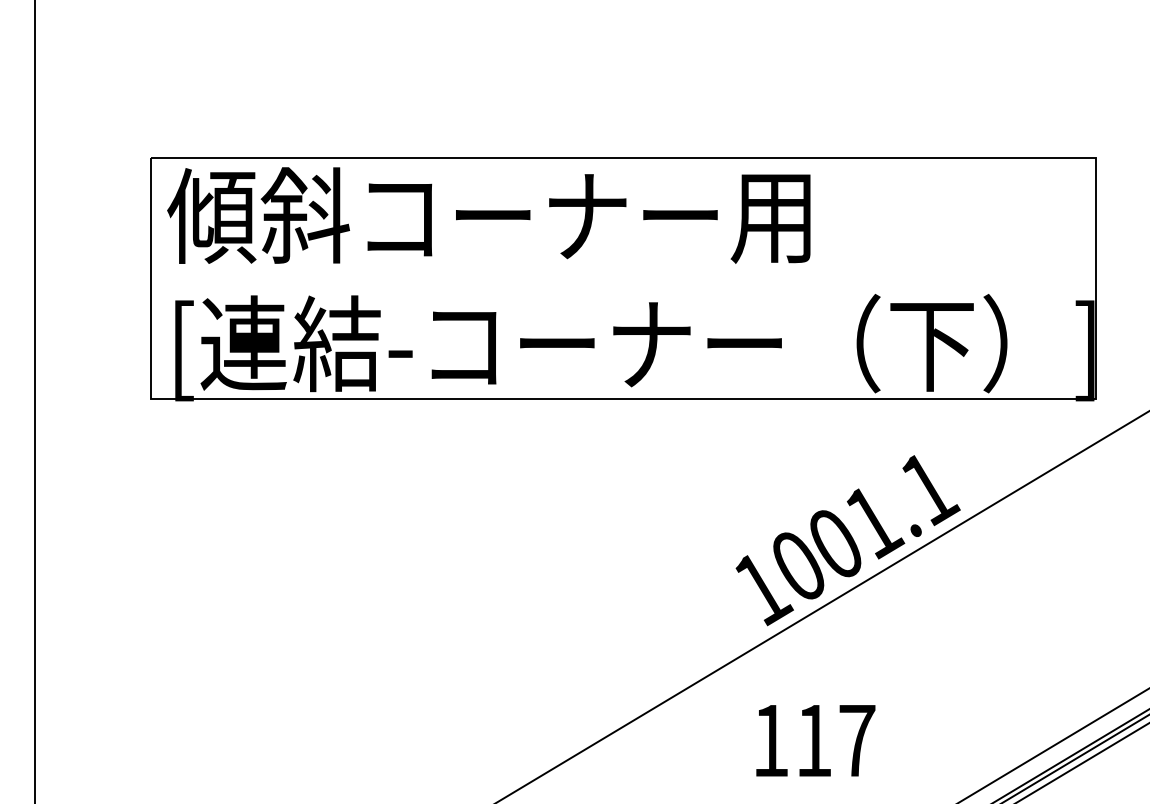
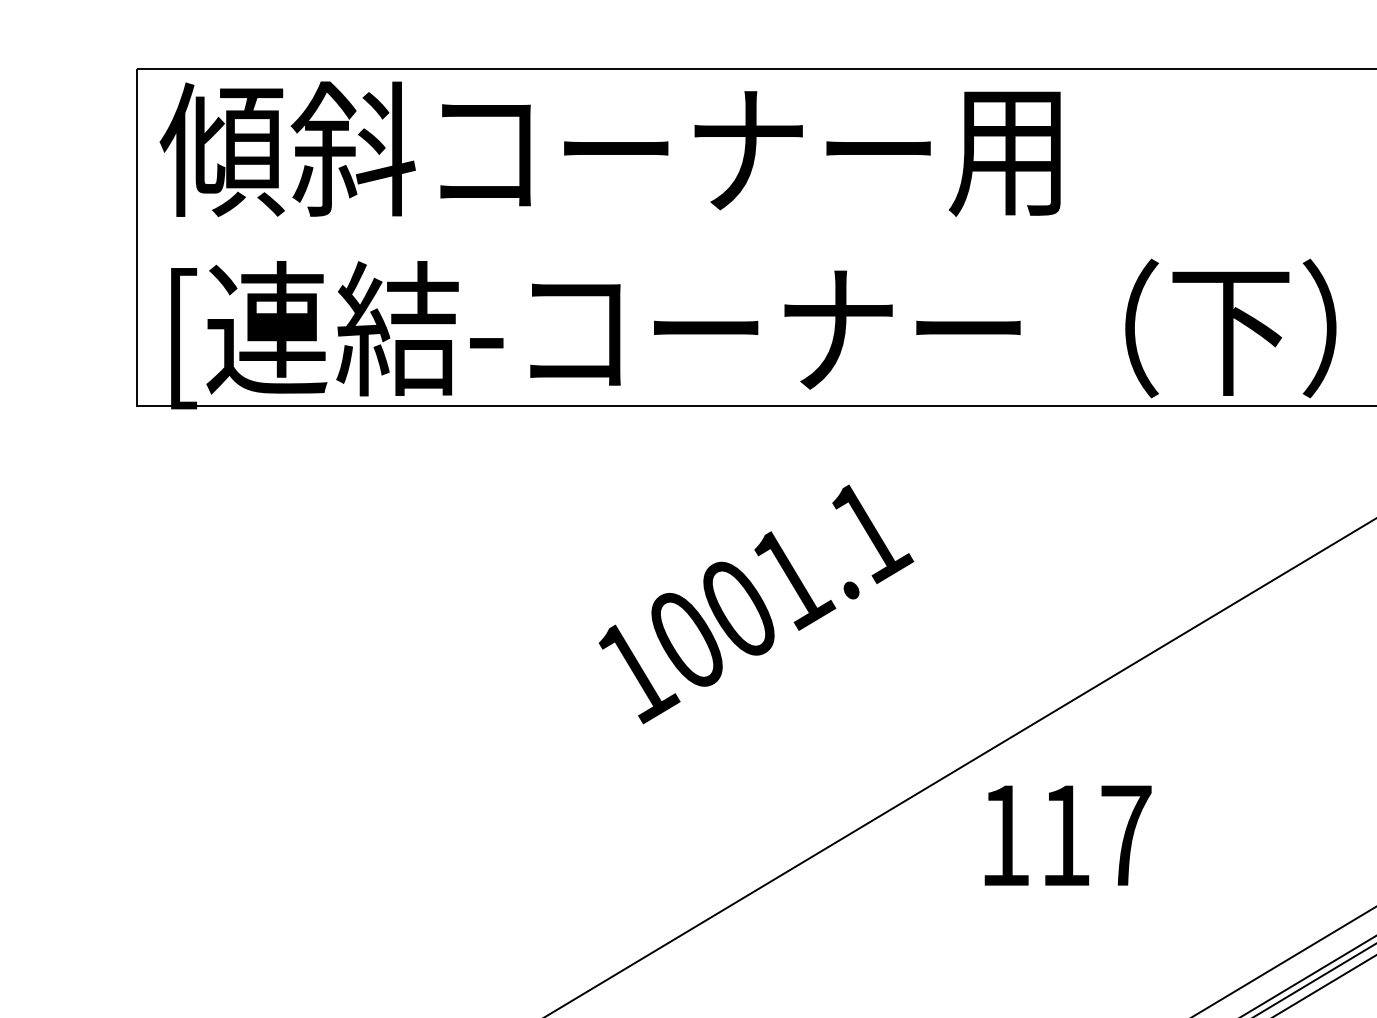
text: (847, 540) -> (755, 604), moved
text: (815, 740) -> (1067, 835), moved

